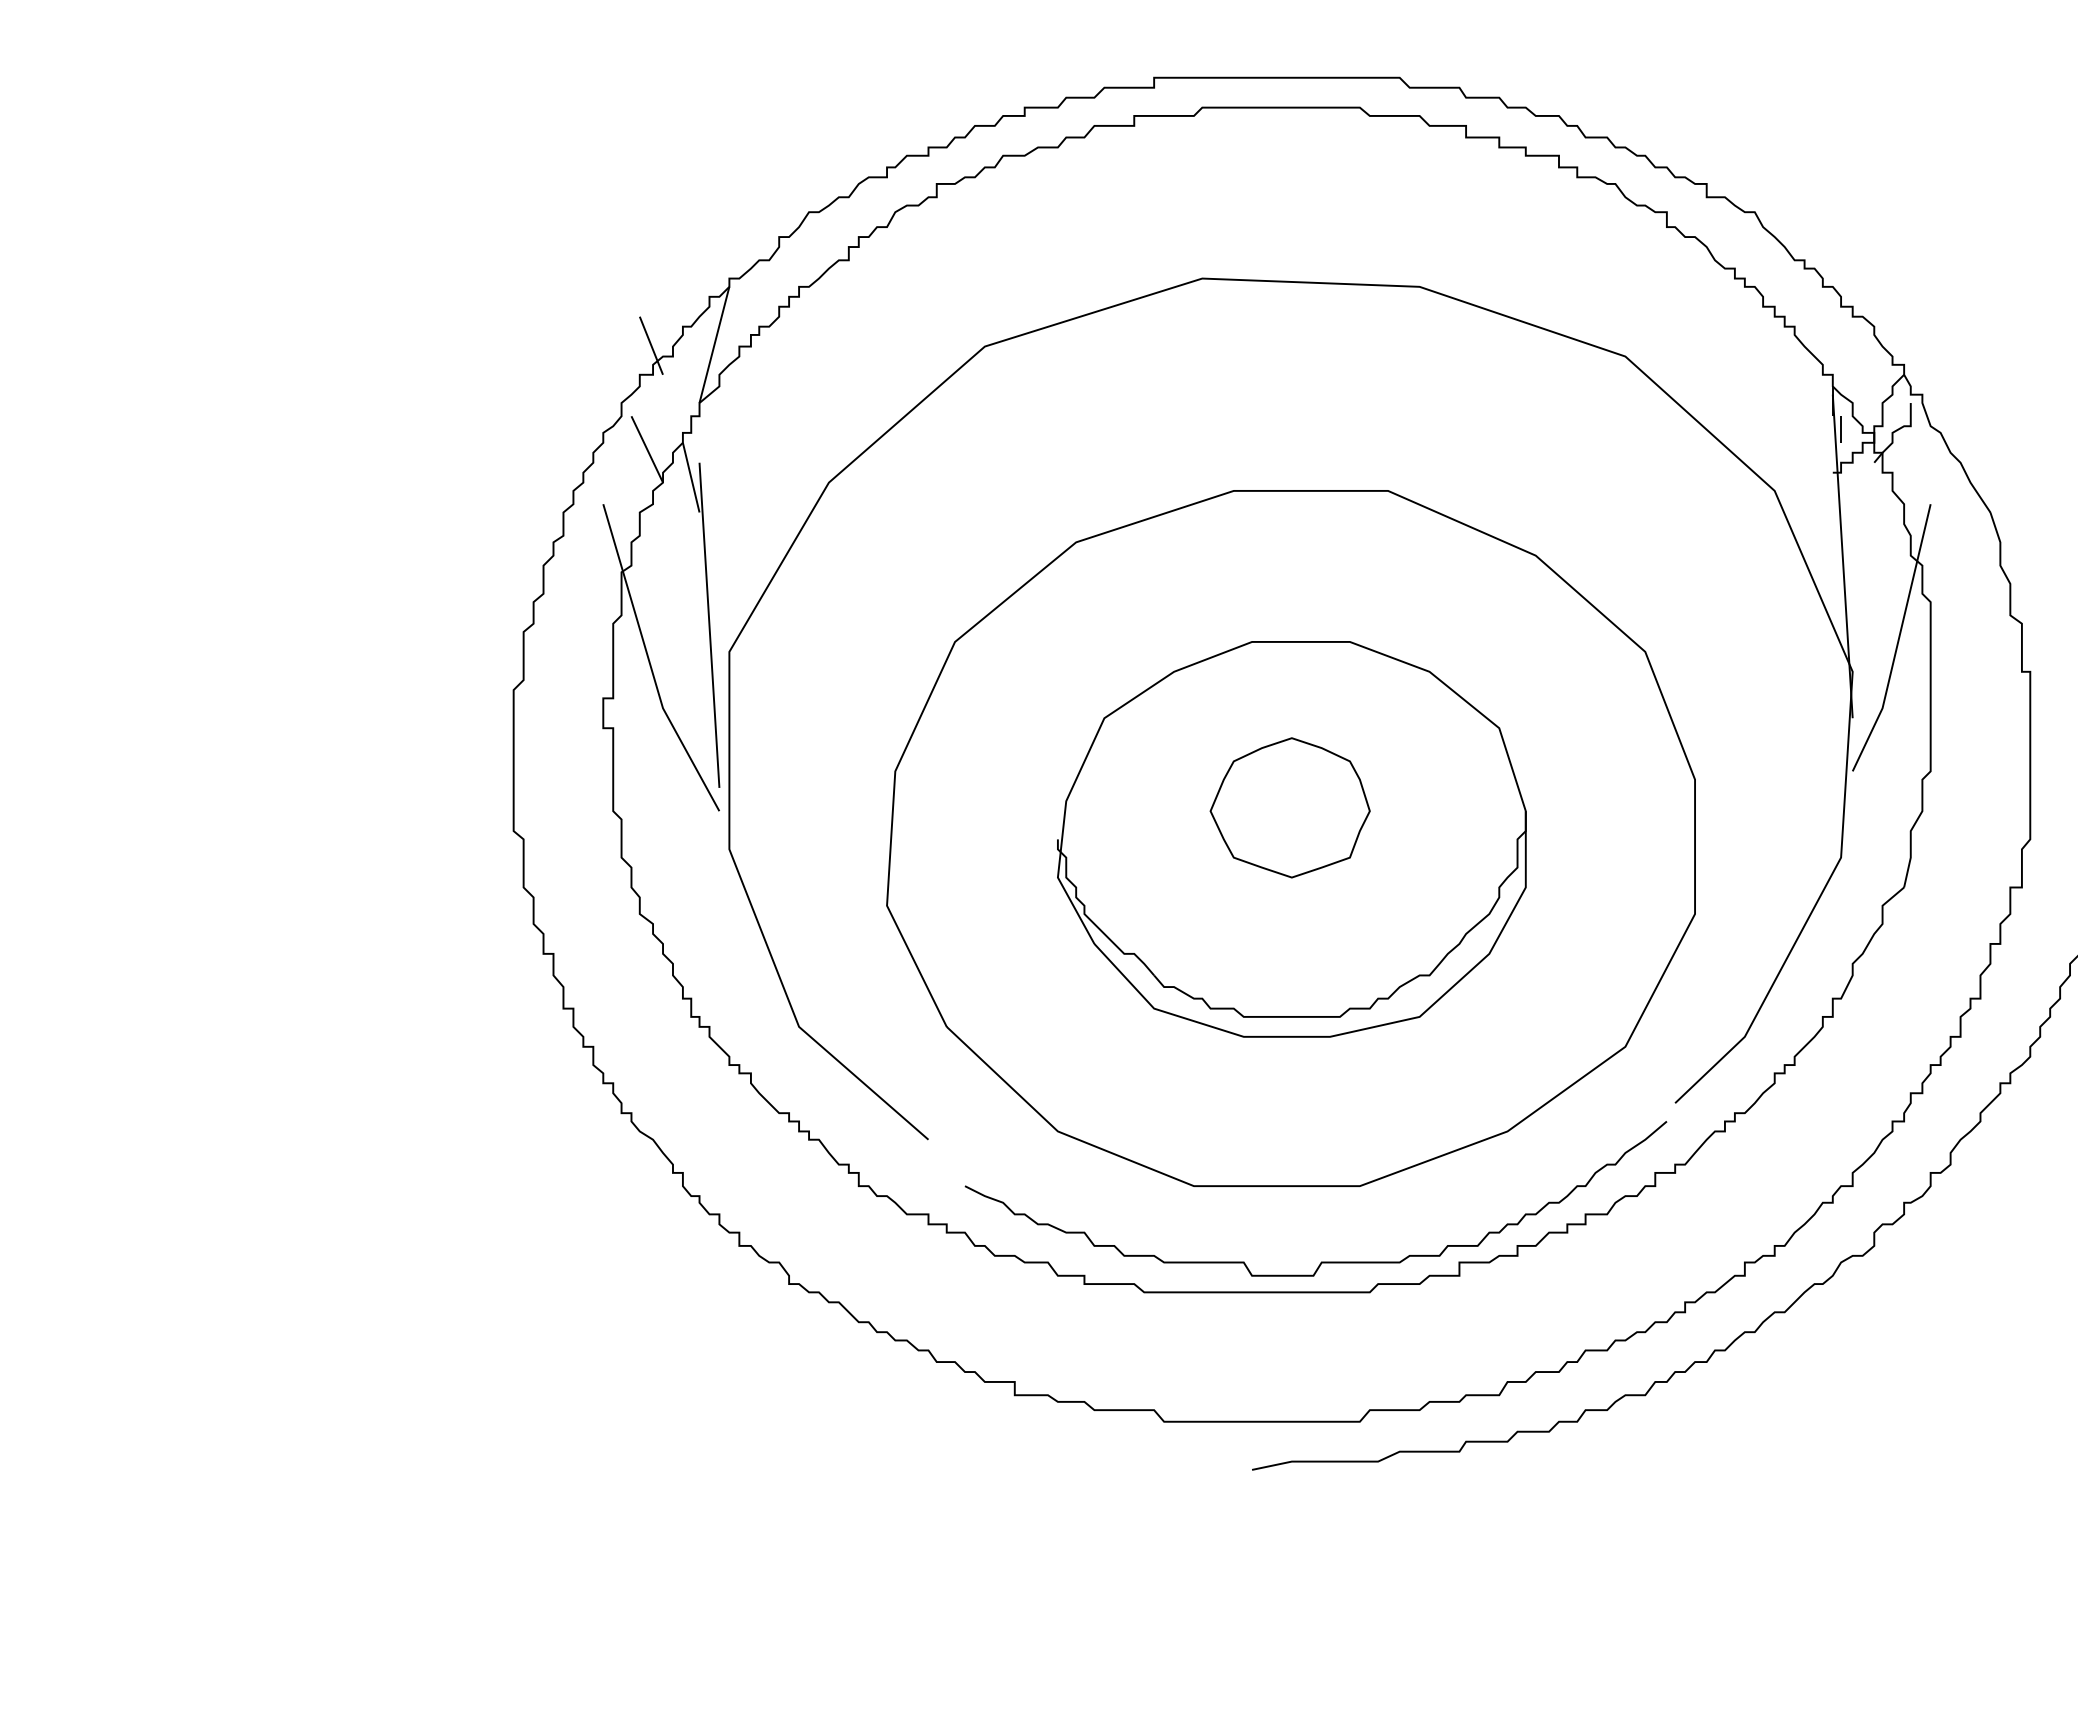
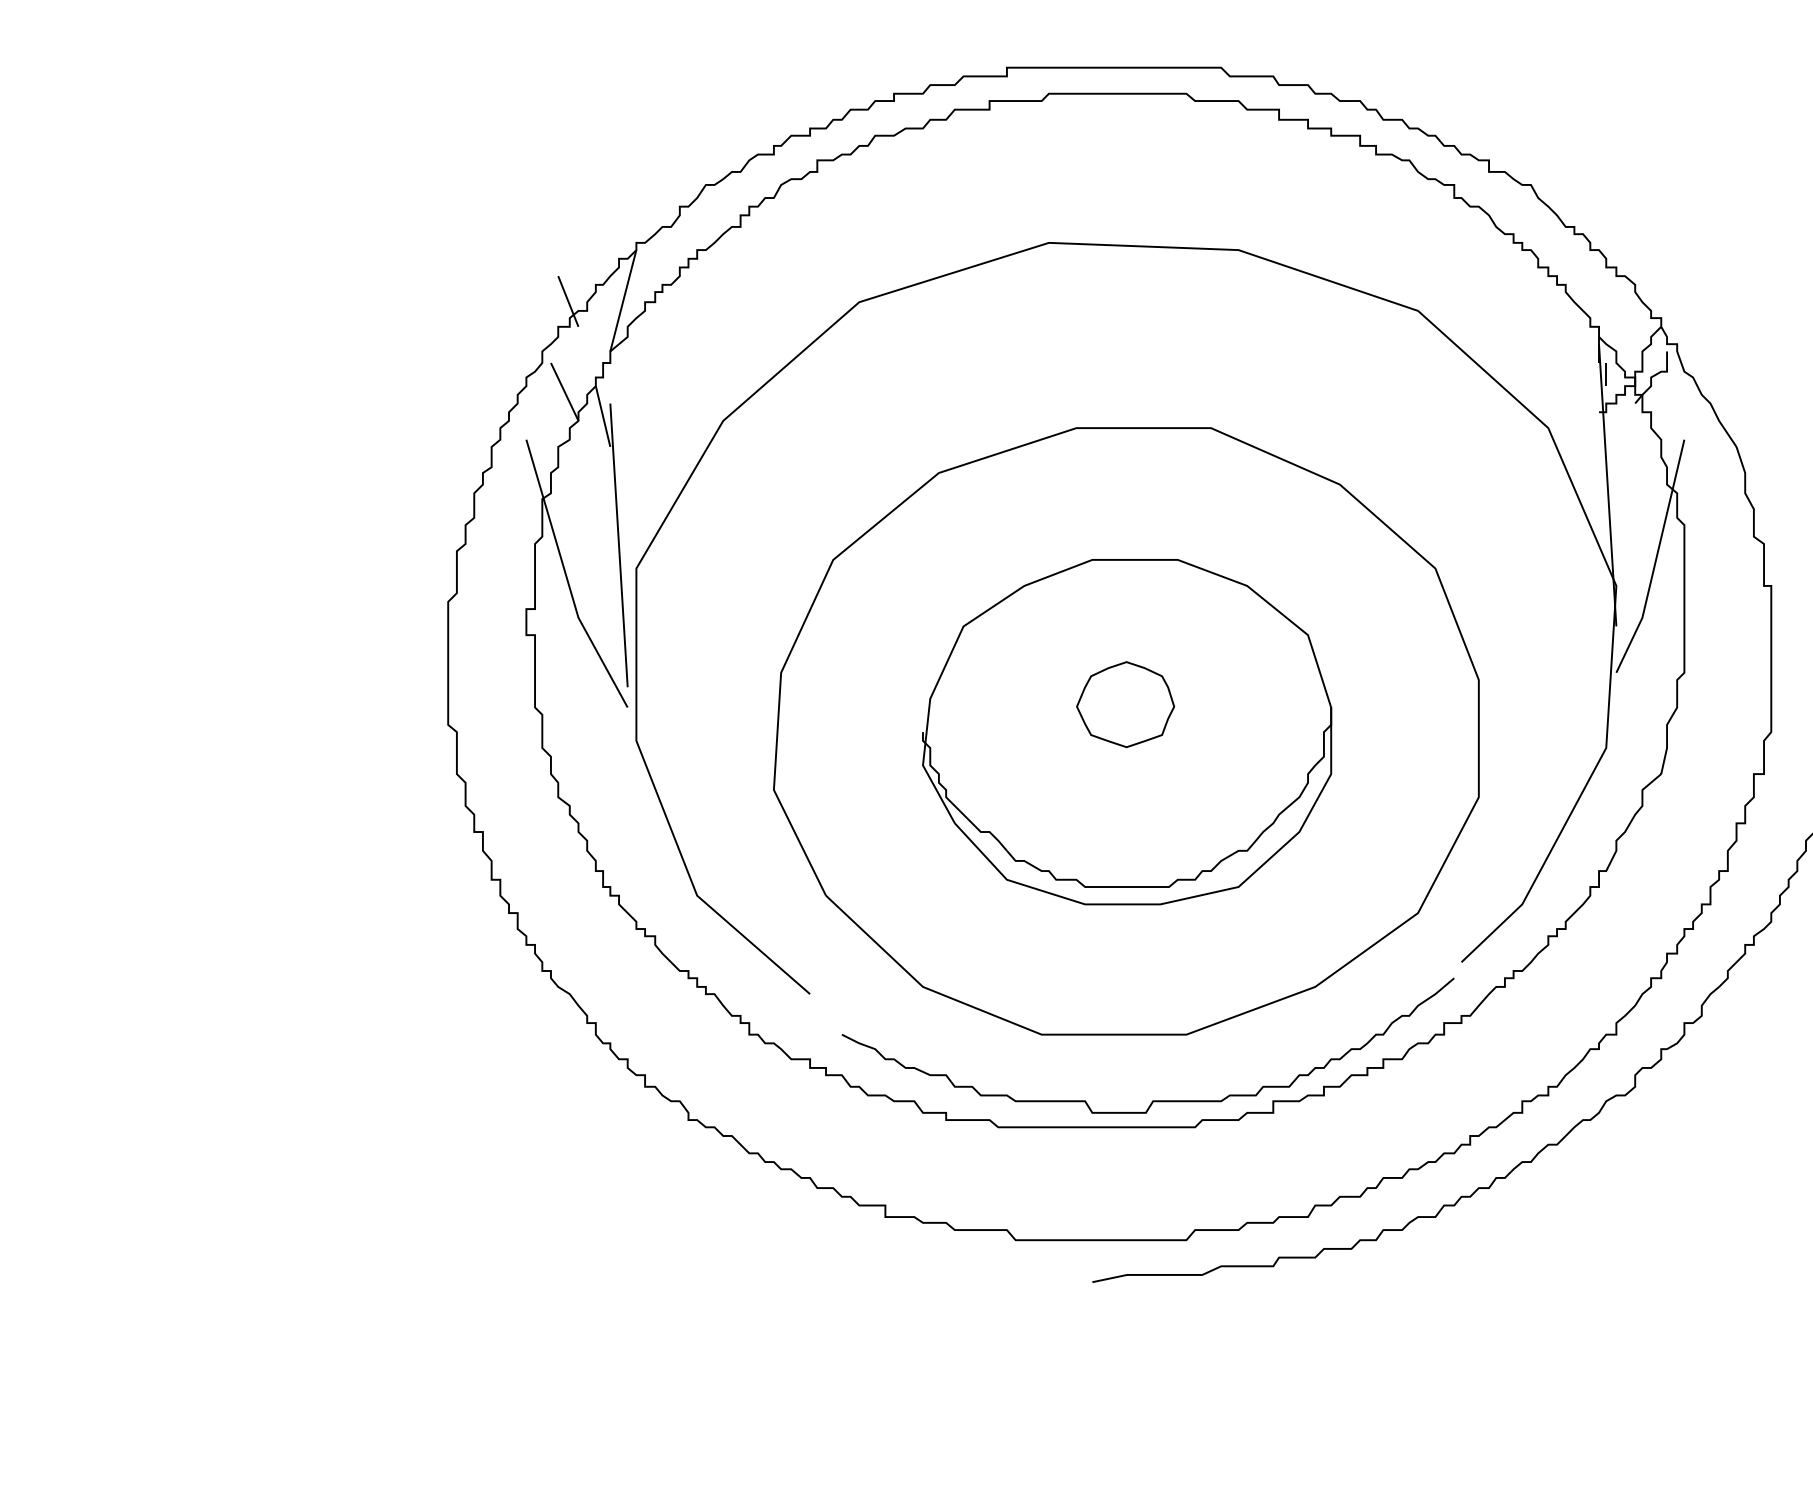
part: (1289, 807) -> (1125, 704), size x0.7

